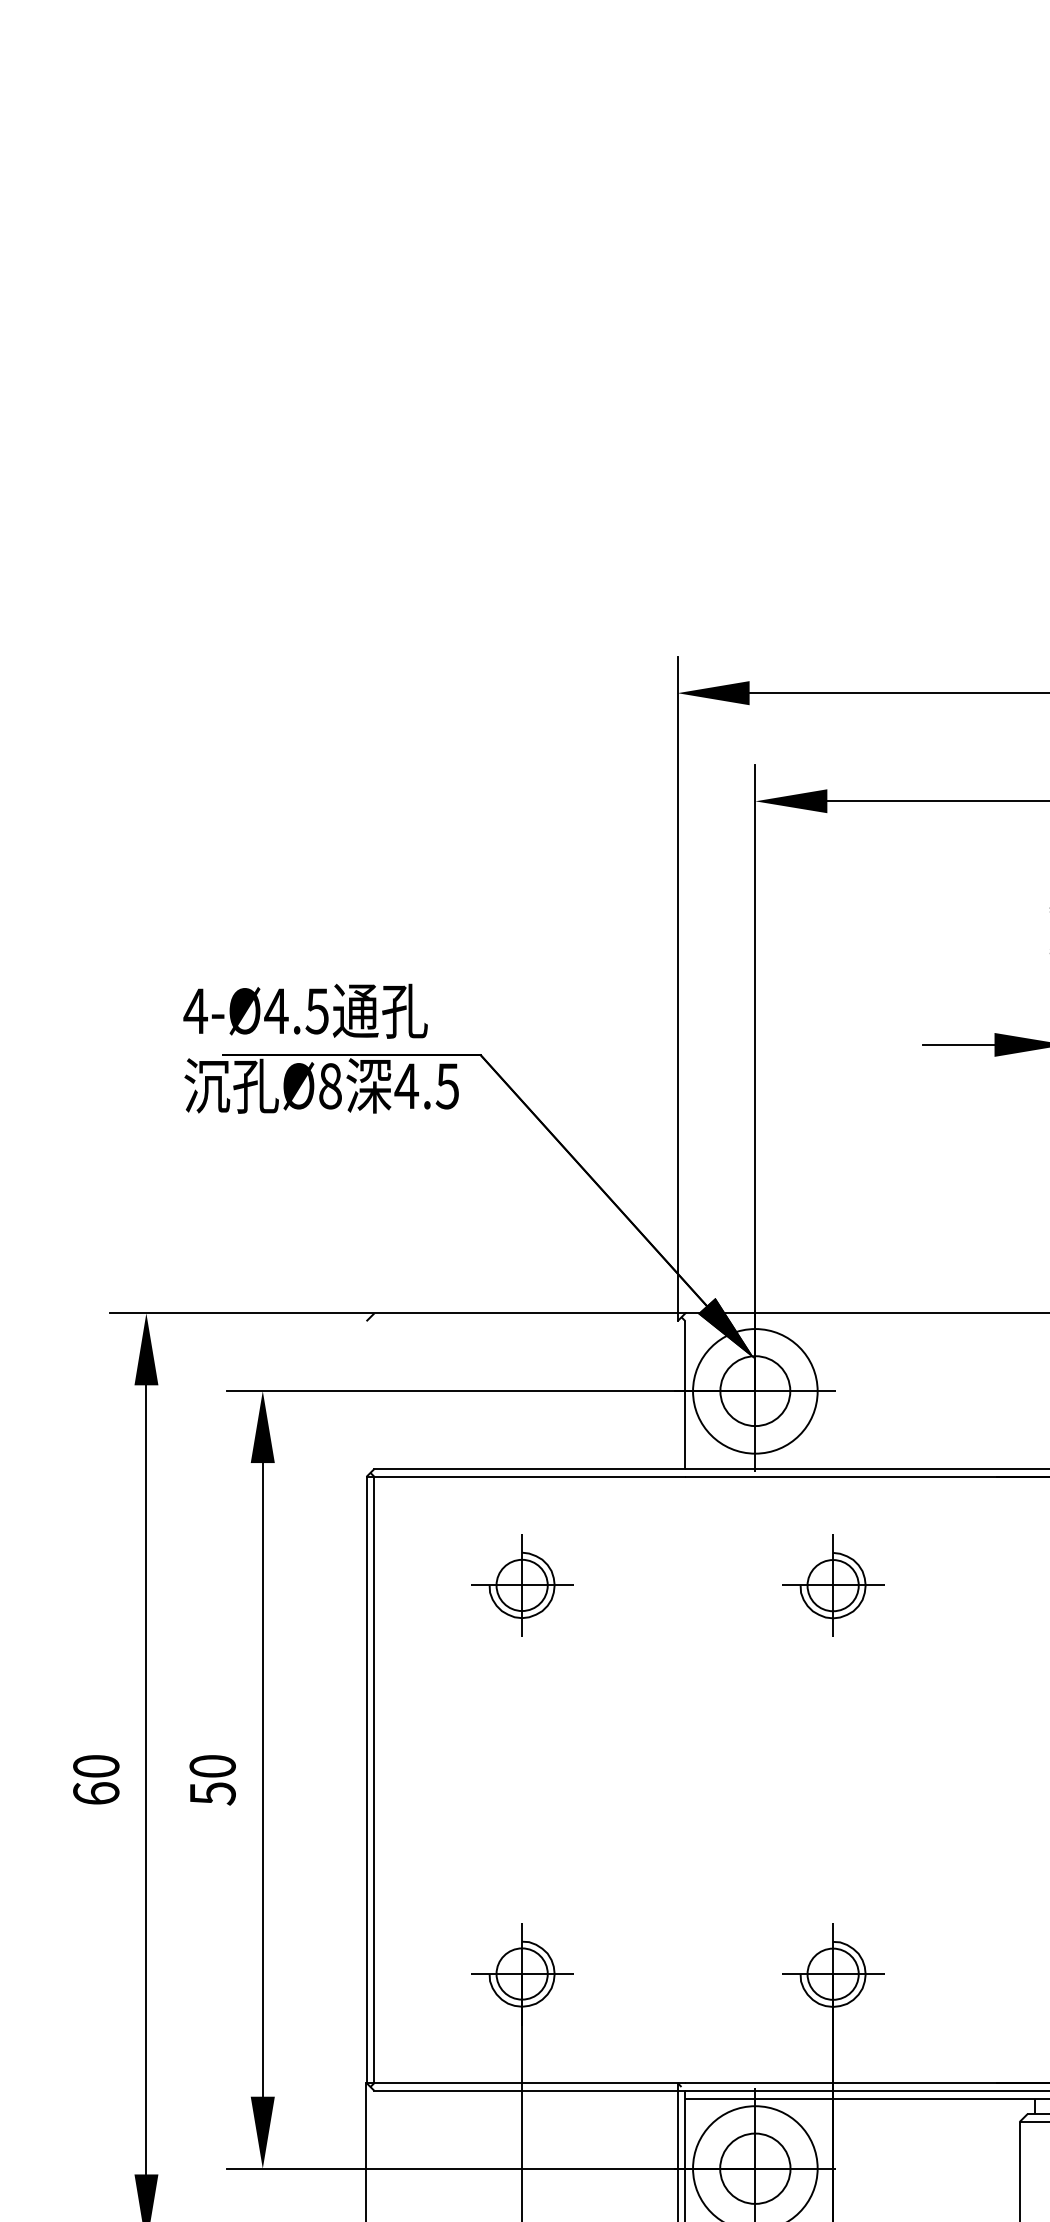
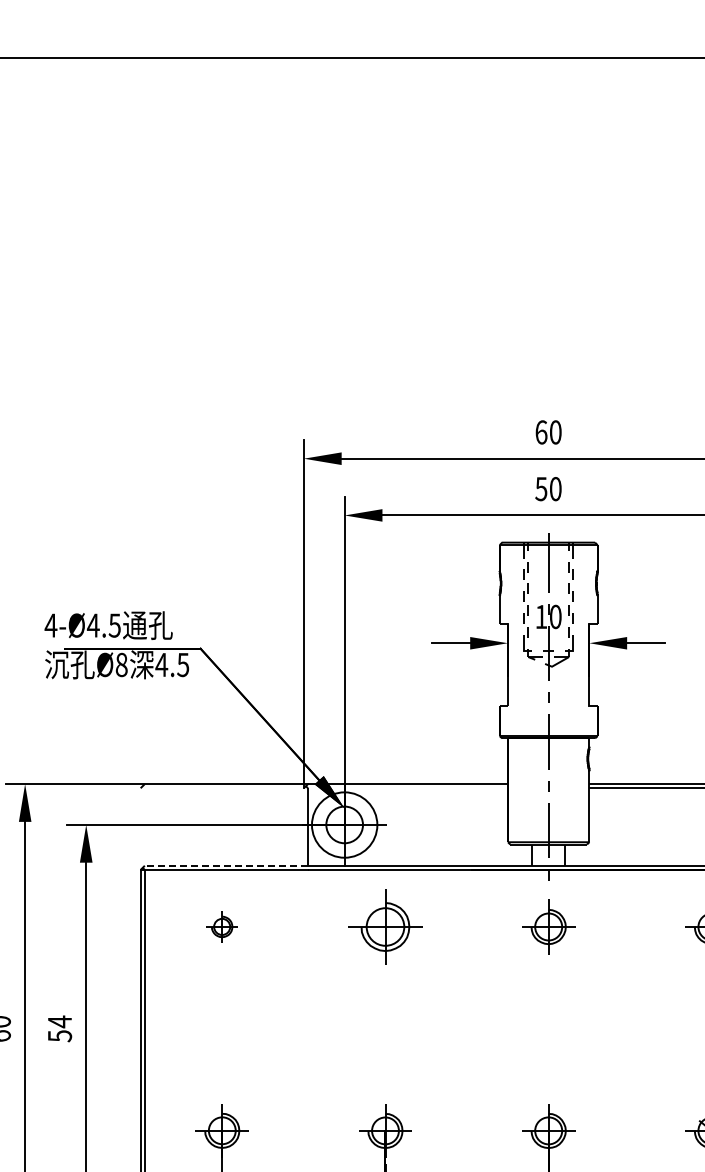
line: (530, 1468) -> (226, 865), solid -> dashed
part: (520, 1584) -> (221, 926), size x0.6
part: (833, 1584) -> (385, 926), size x1.4
text: (211, 1765) -> (59, 1021), 50 -> 54

